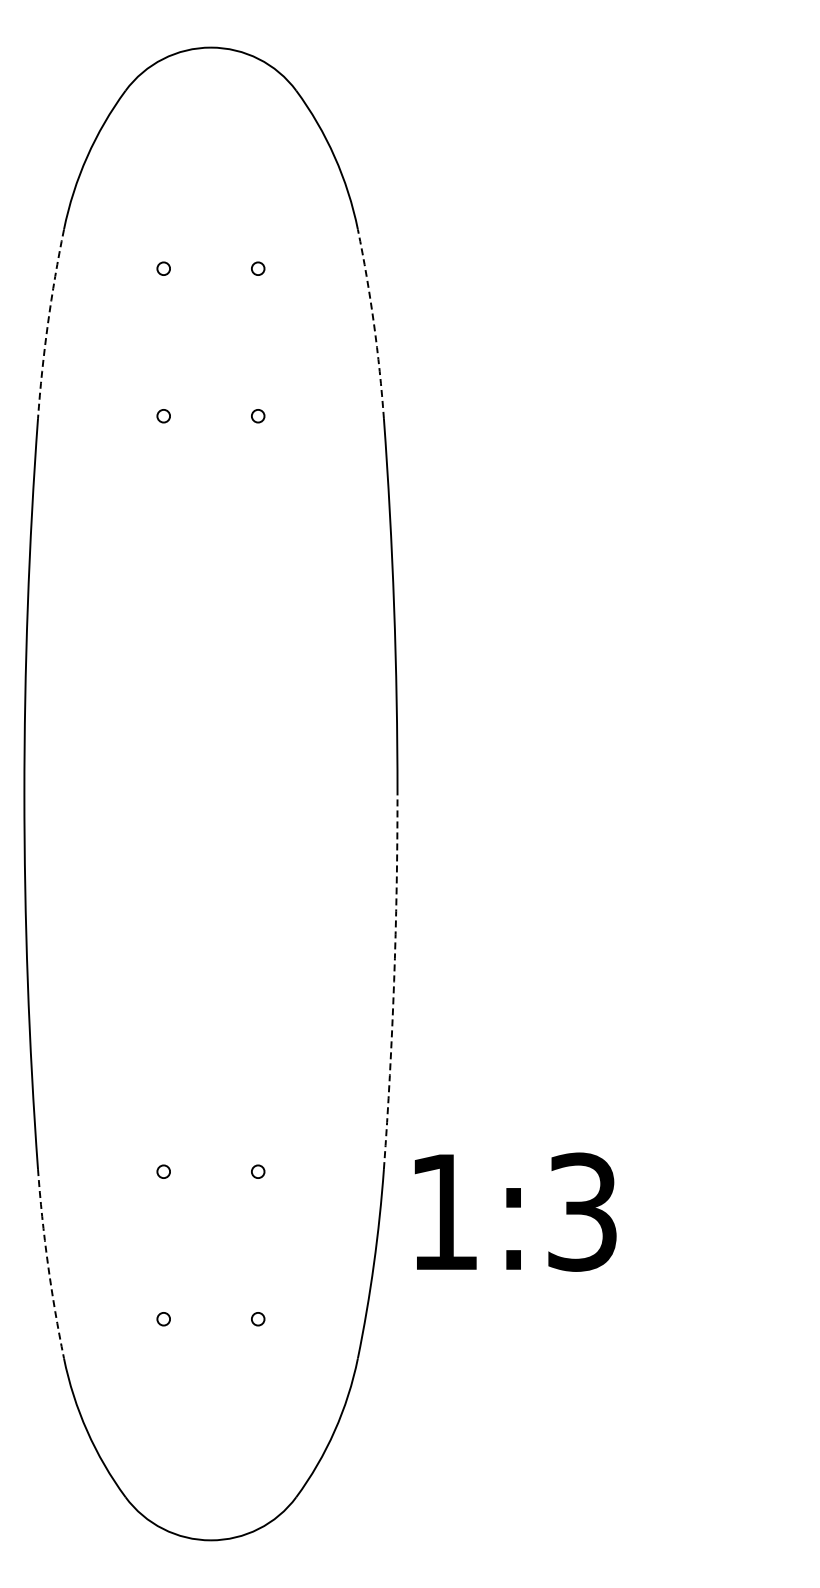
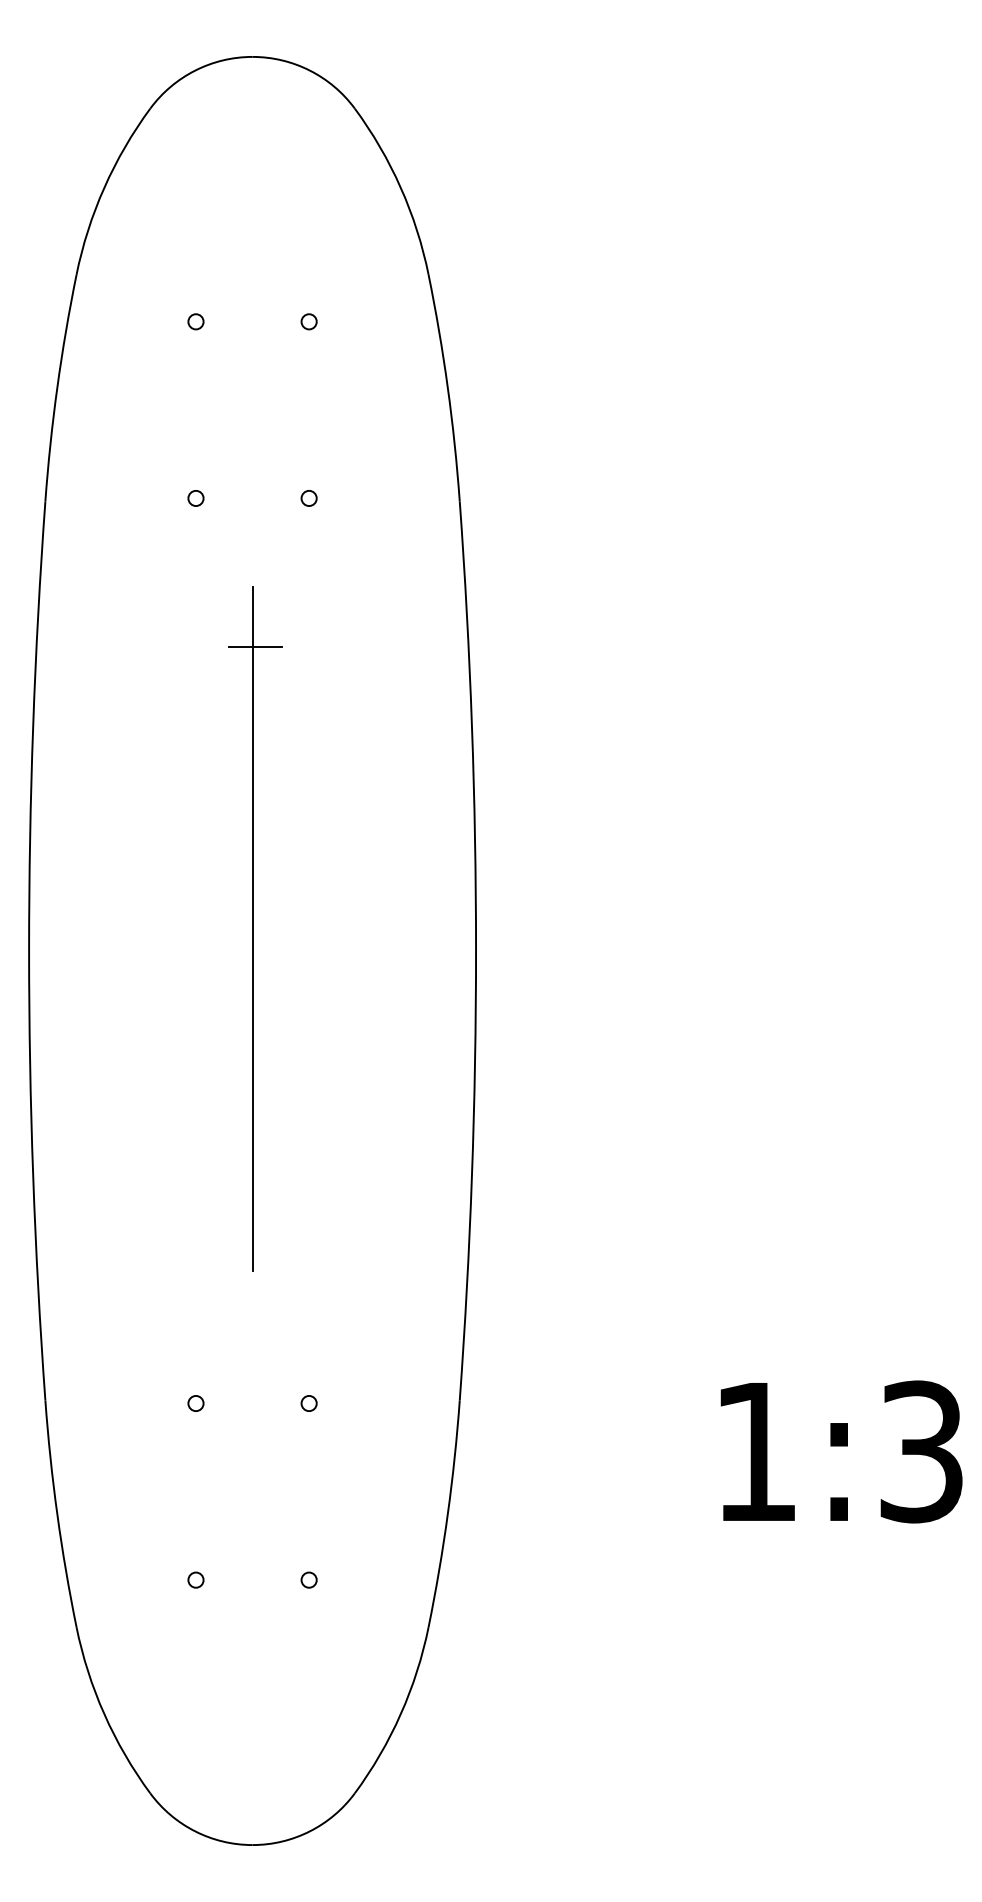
arc: (47, 323) -> (56, 387), dashed -> solid
arc: (373, 323) -> (447, 387), dashed -> solid
part: (212, 775) -> (254, 928), added
arc: (394, 981) -> (472, 1175), dashed -> solid
text: (515, 1211) -> (841, 1451), moved
arc: (47, 1264) -> (56, 1514), dashed -> solid

